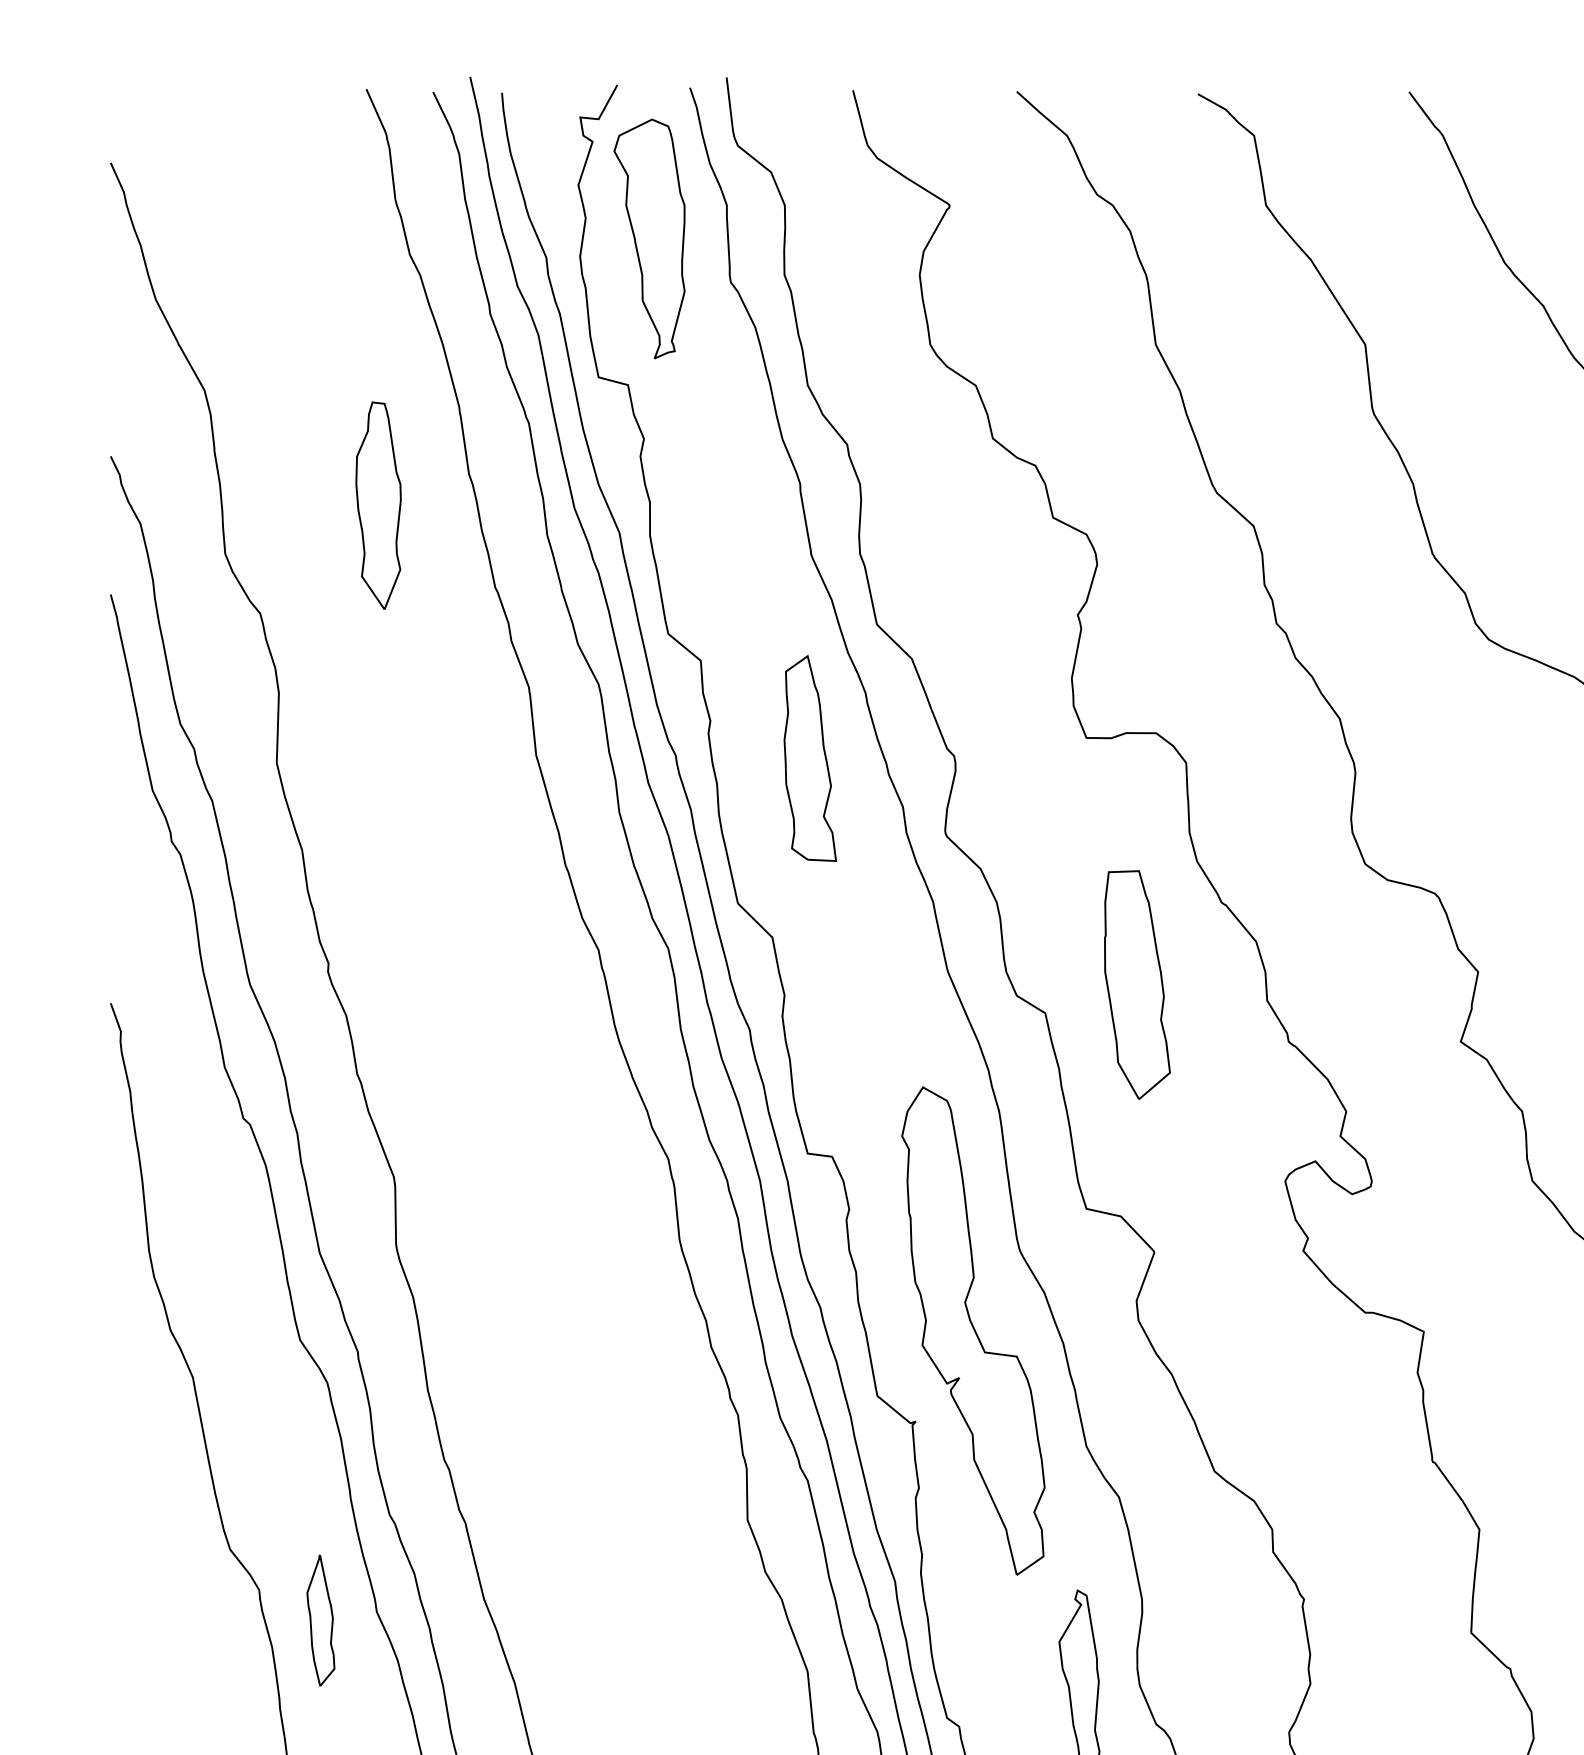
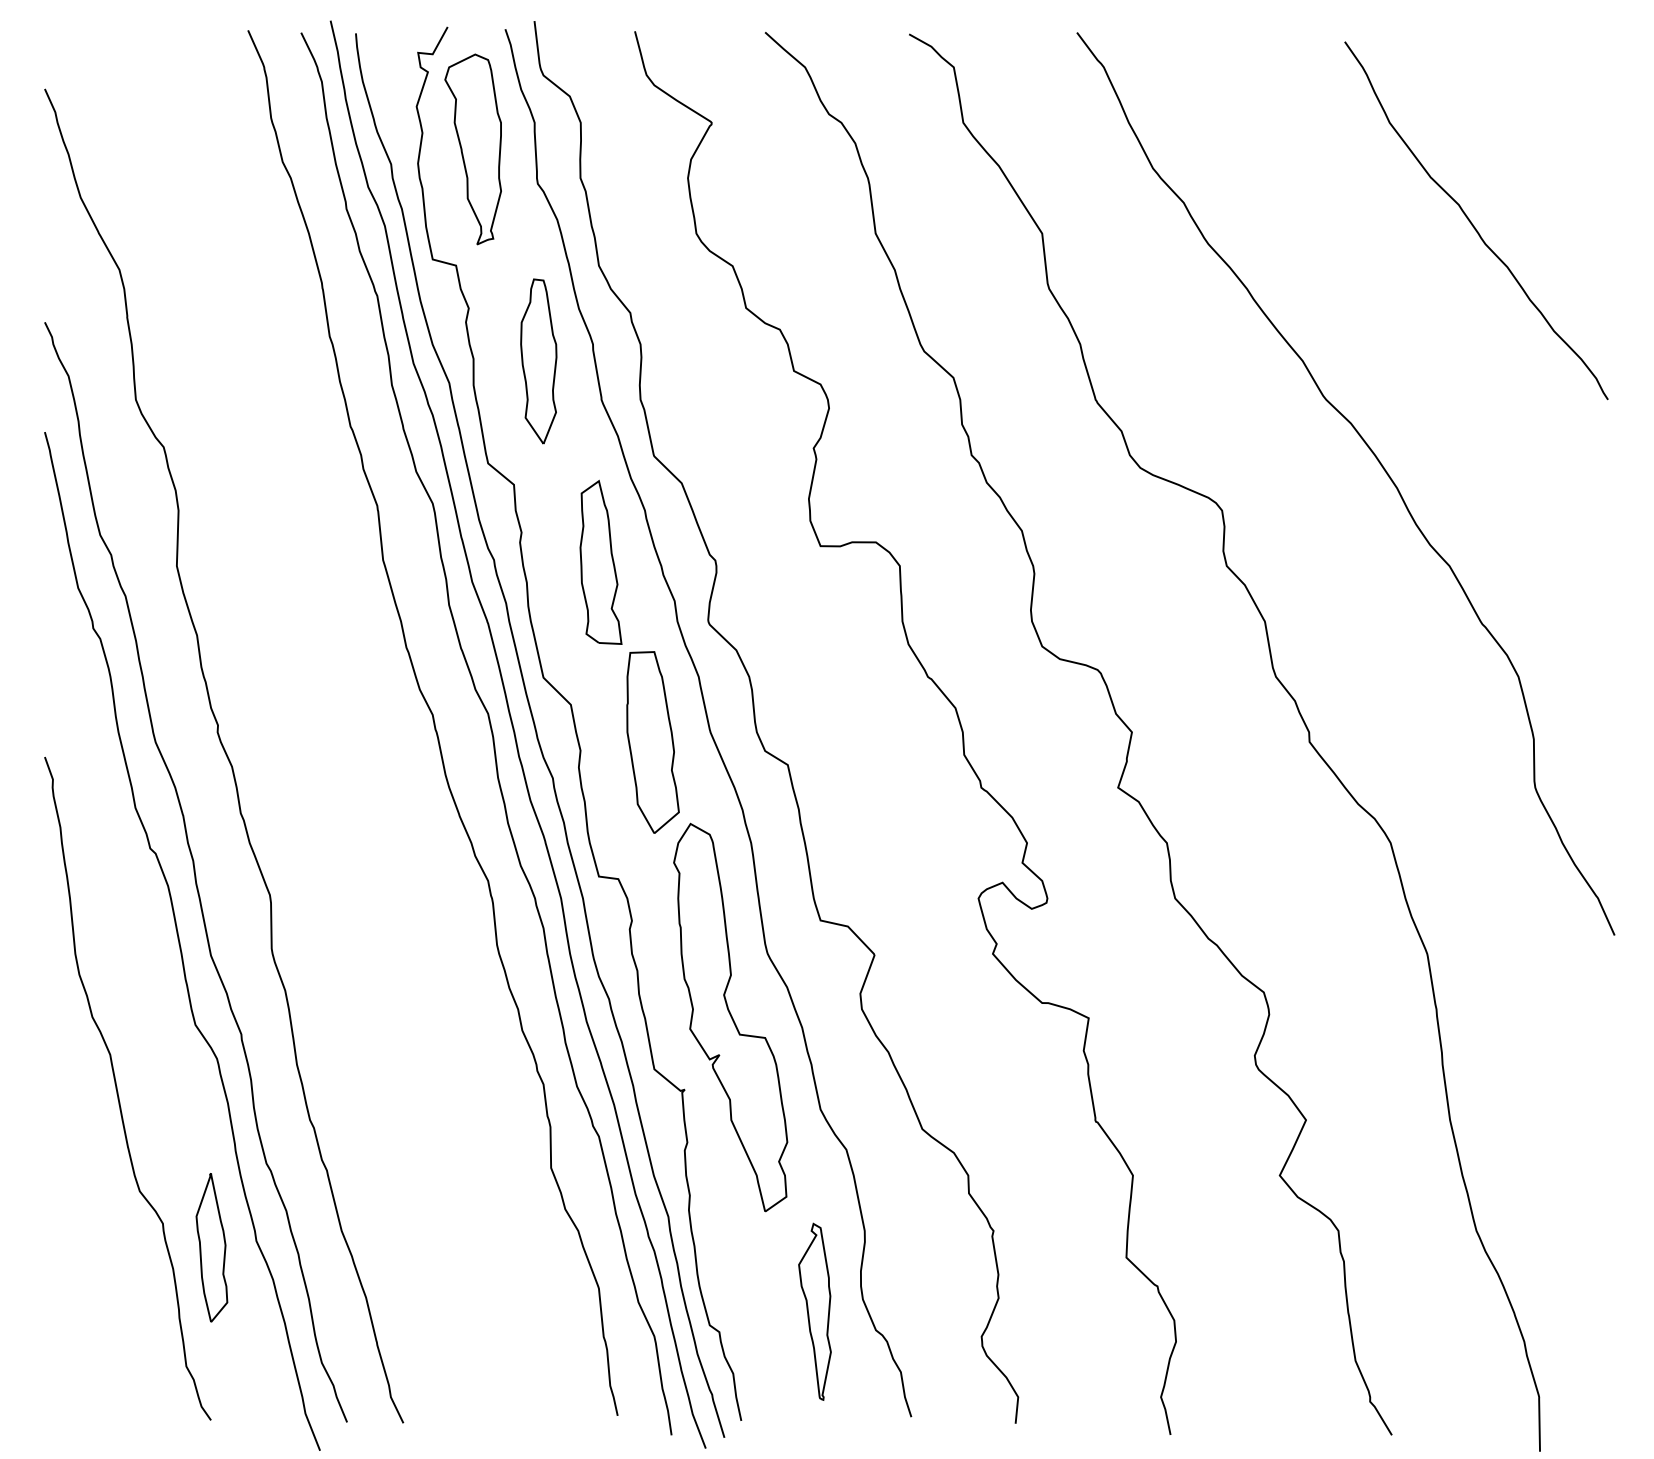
part: (378, 505) -> (538, 361), moved
part: (1136, 984) -> (652, 742), moved
part: (320, 1620) -> (211, 1247), size x1.43

